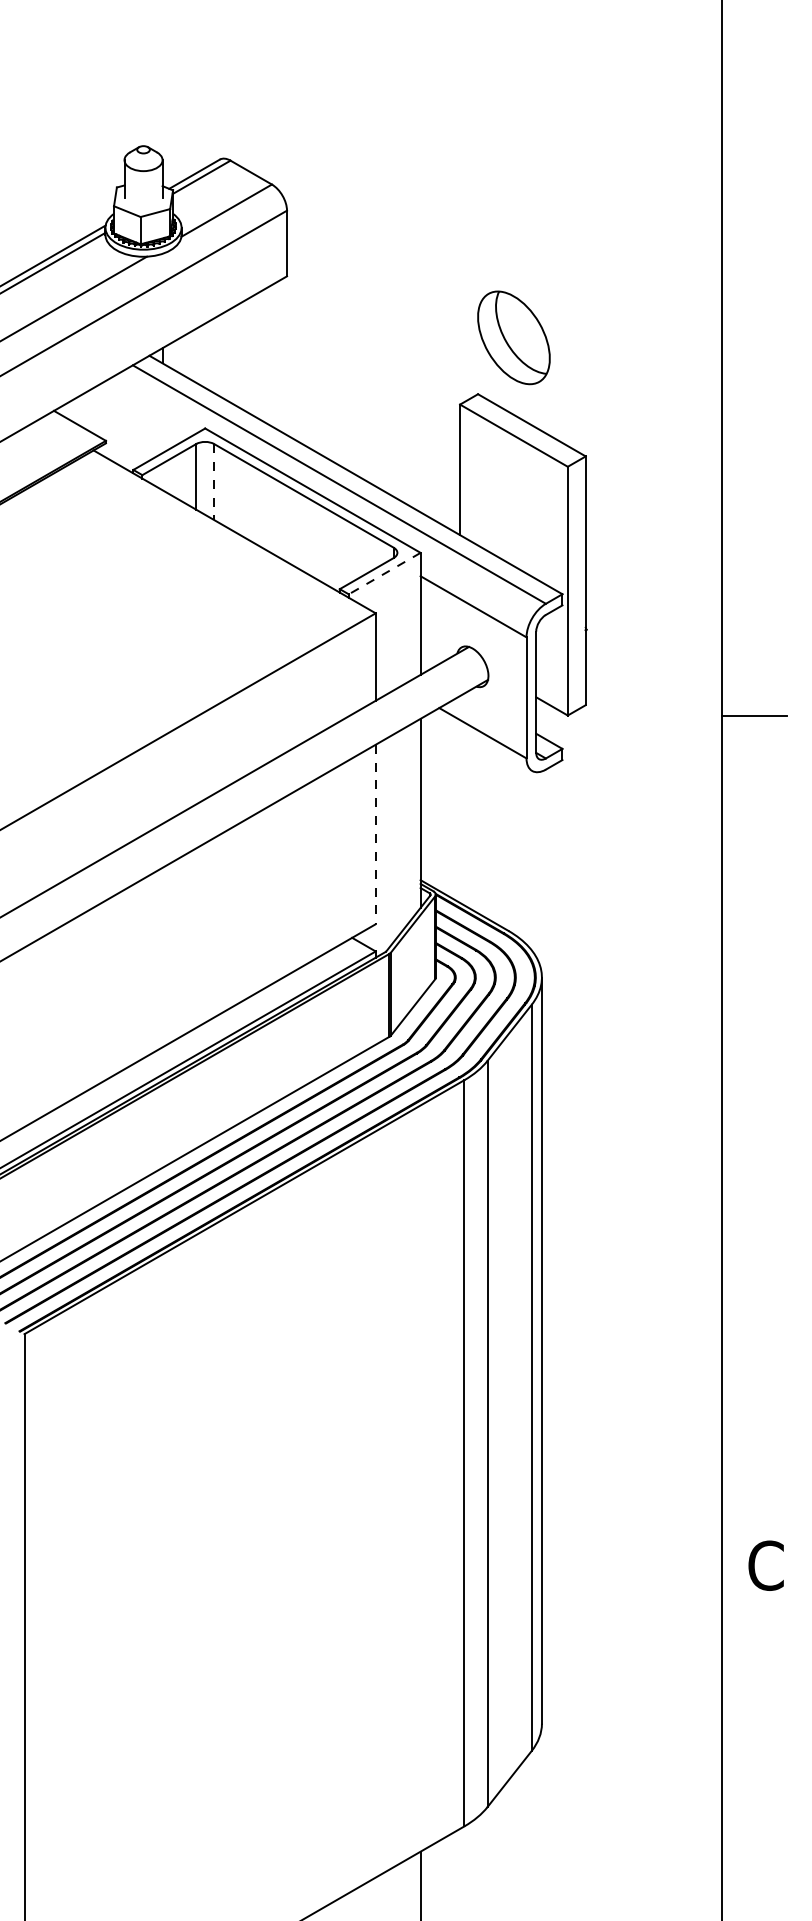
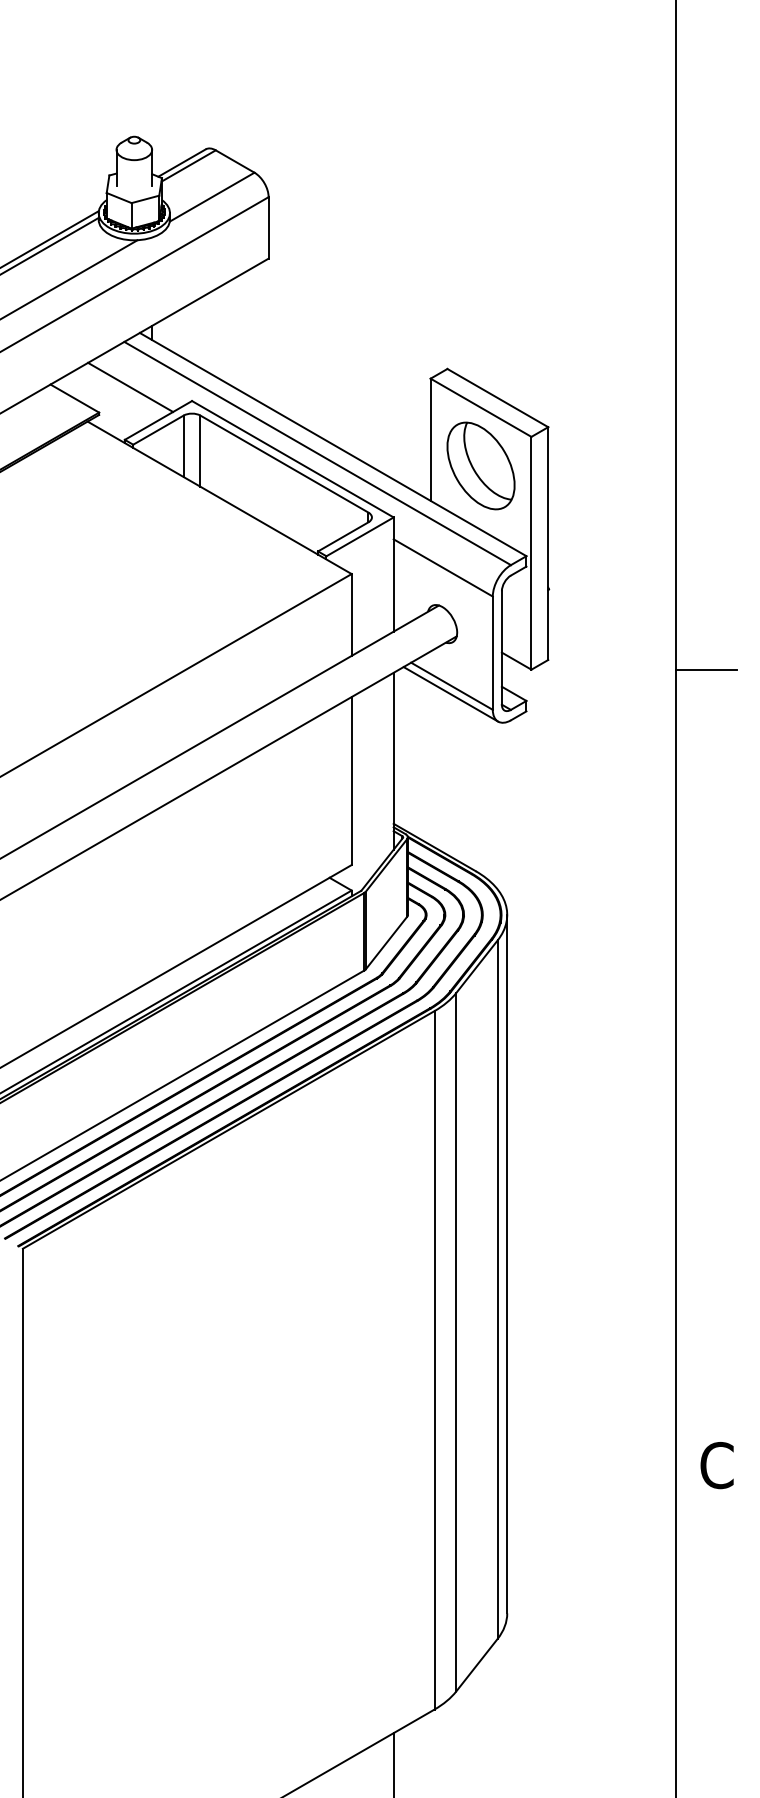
part: (513, 337) -> (480, 465), moved
line: (139, 413) -> (130, 387), added
line: (214, 482) -> (200, 451), dashed -> solid
line: (384, 573) -> (359, 536), dashed -> solid
line: (481, 741) -> (450, 694), added
line: (375, 834) -> (351, 781), dashed -> solid

